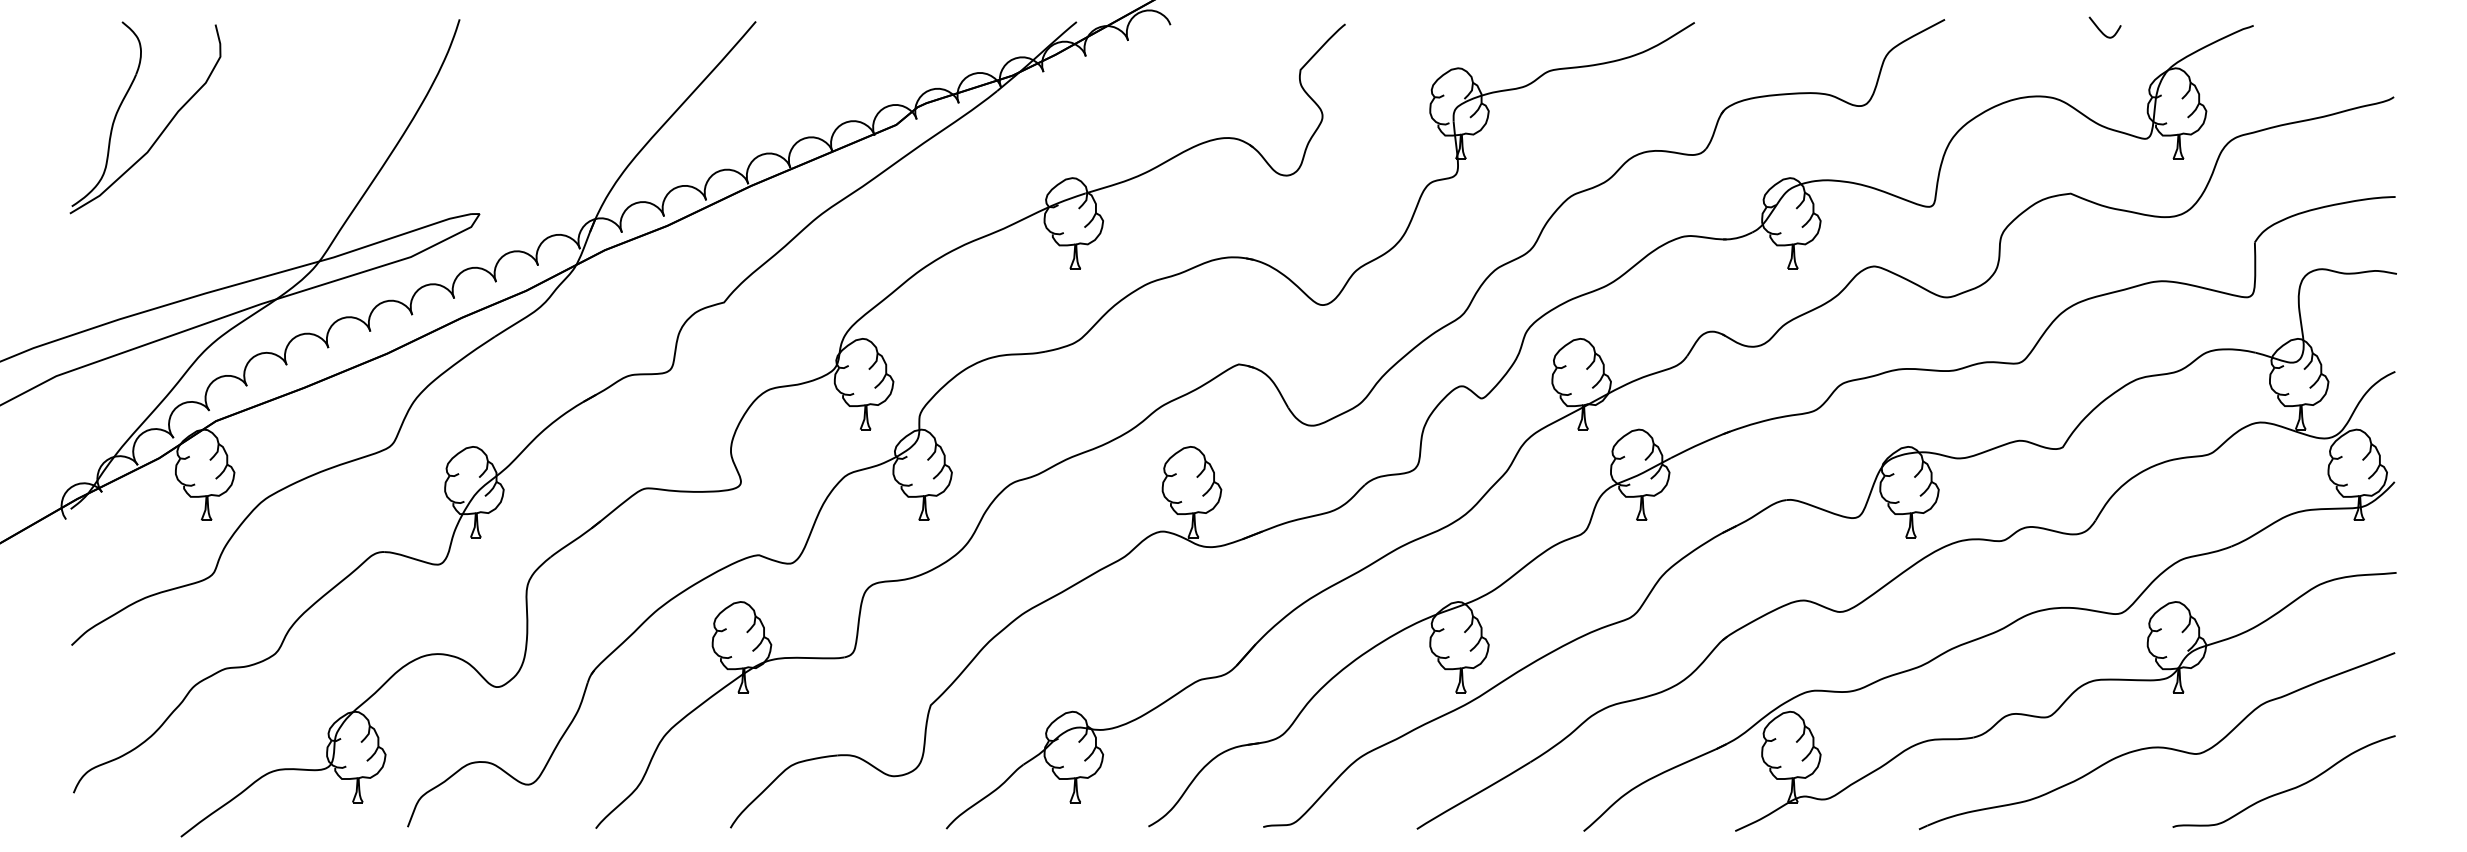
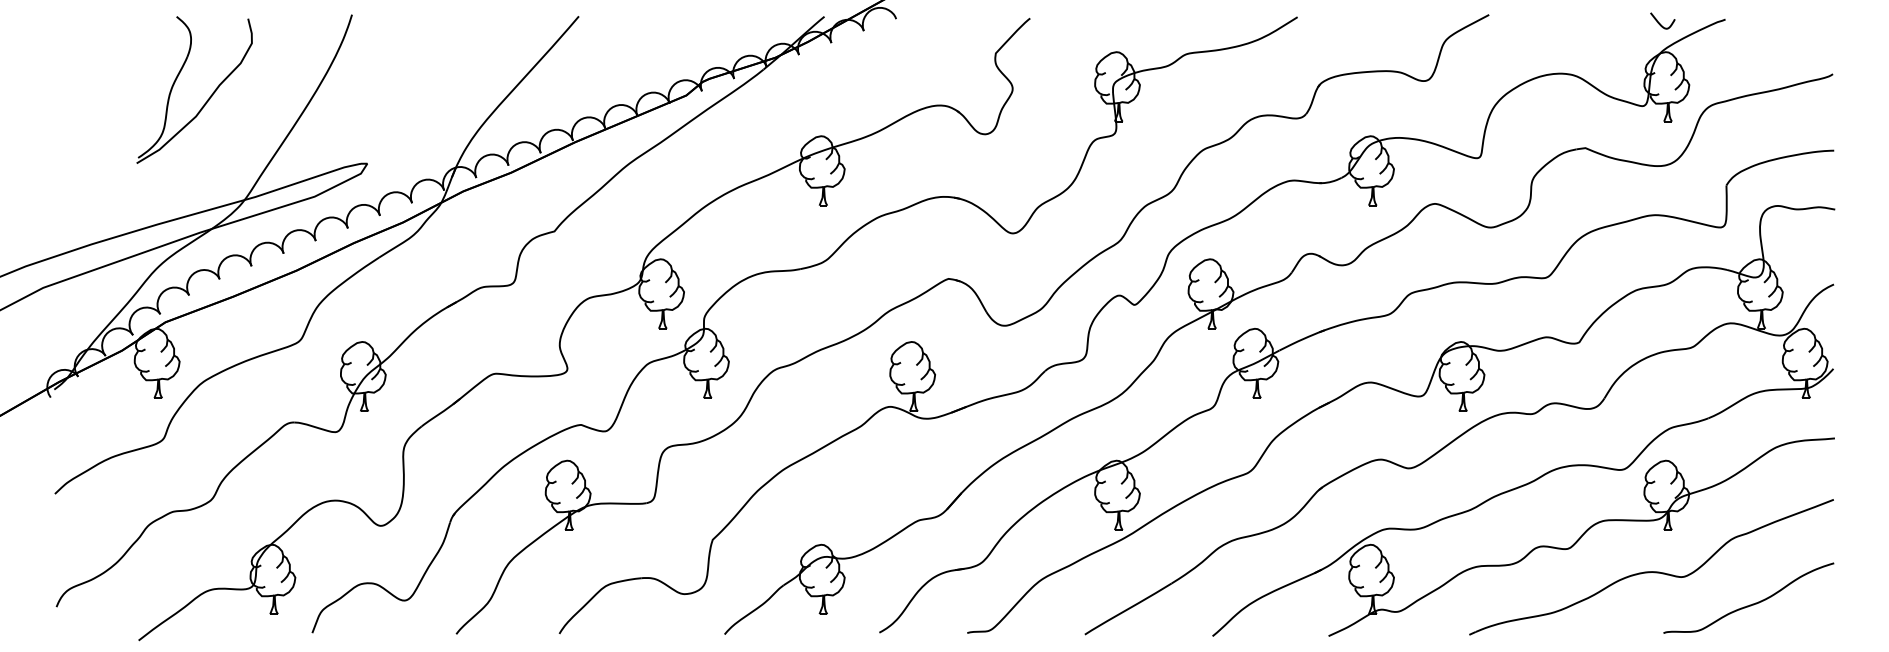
curve: (2100, 29) -> (1659, 22), moved
part: (161, 131) -> (206, 100), moved

